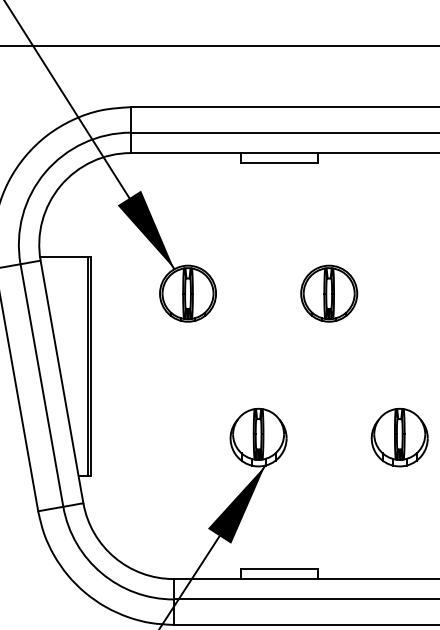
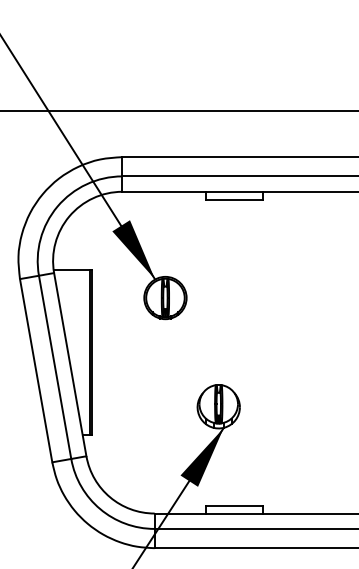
part: (329, 294) -> (272, 298), removed
part: (399, 437) -> (325, 406), removed

